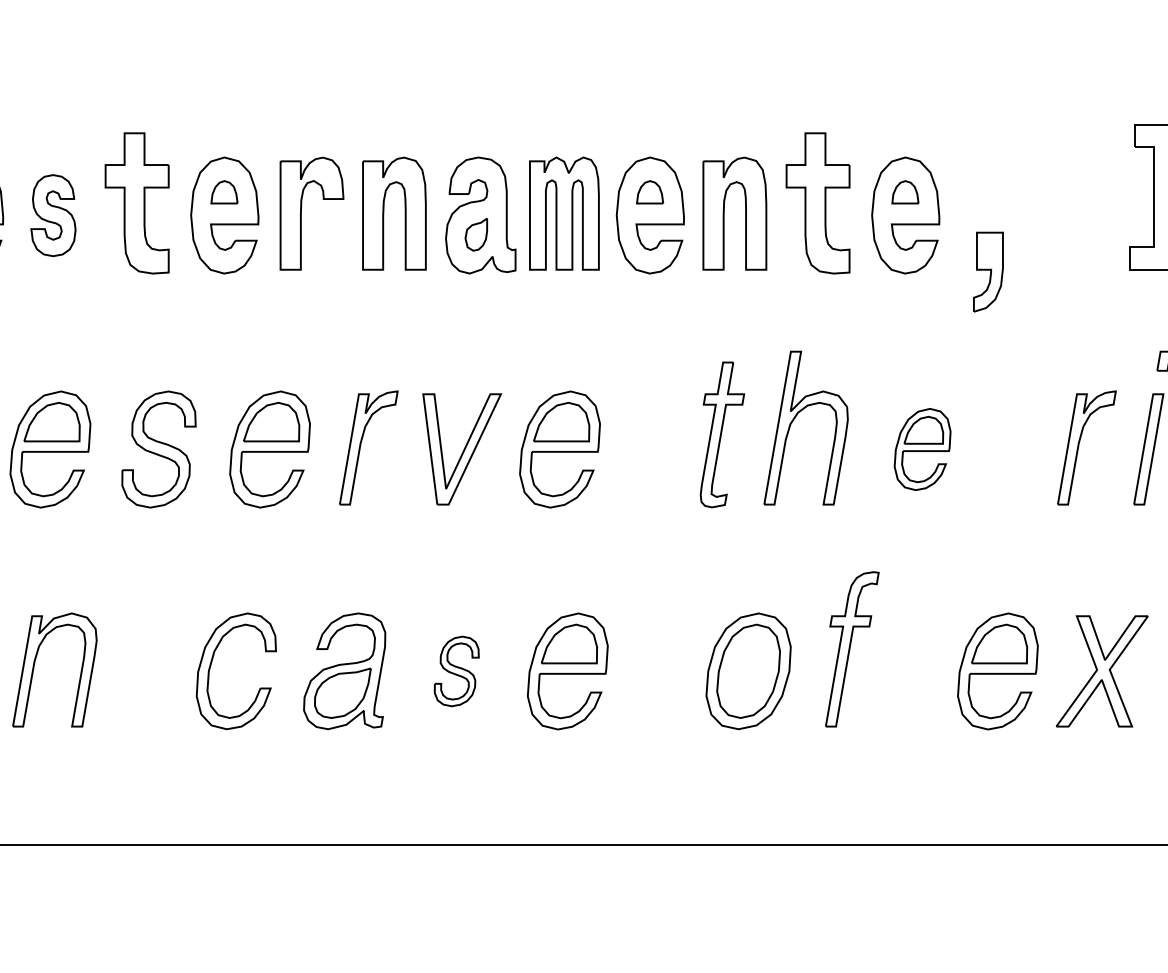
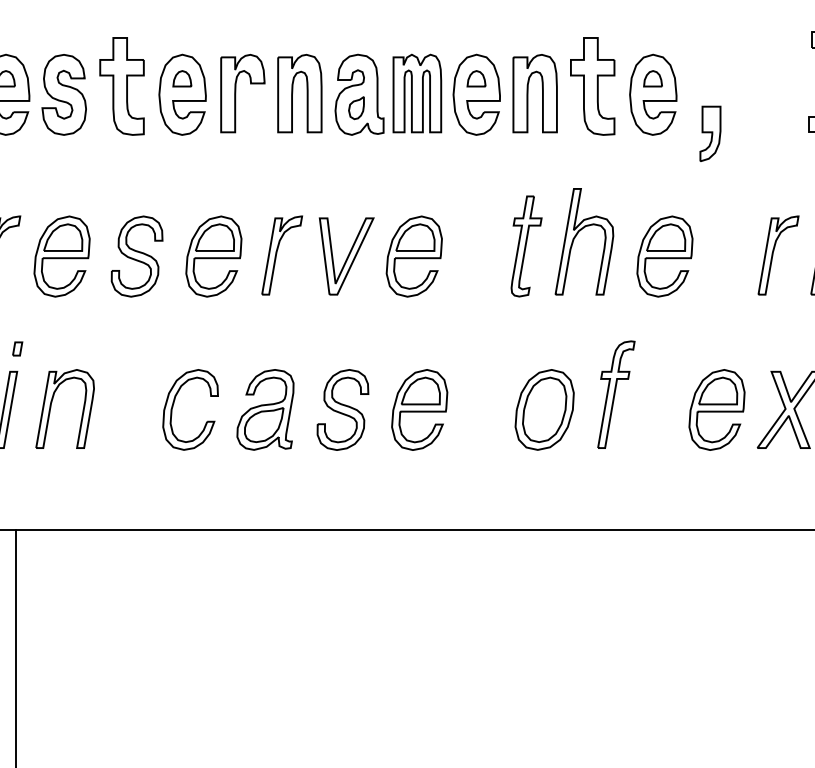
part: (52, 215) -> (63, 94), size x1.43
part: (921, 449) -> (664, 256), size x1.43
part: (456, 670) -> (342, 409), size x1.67

